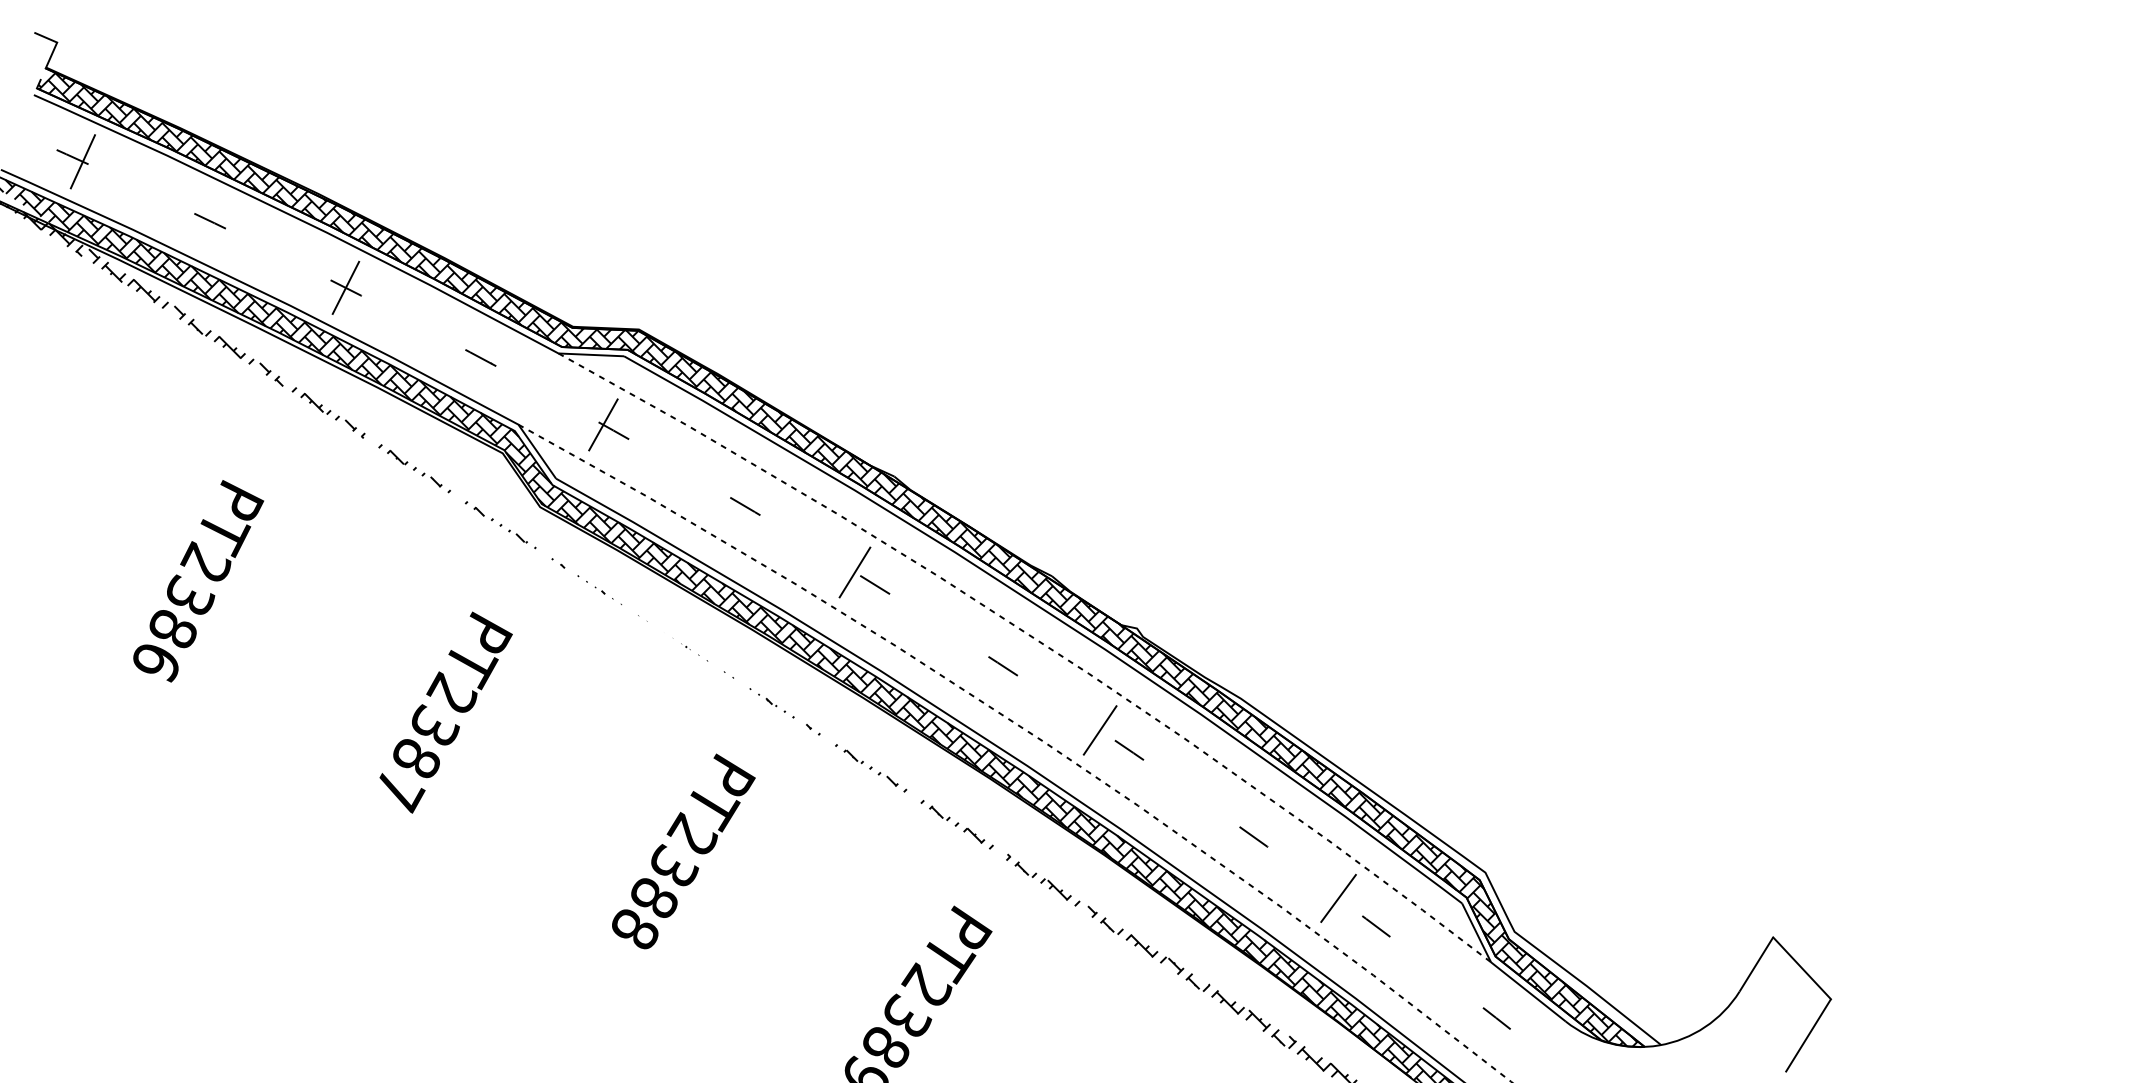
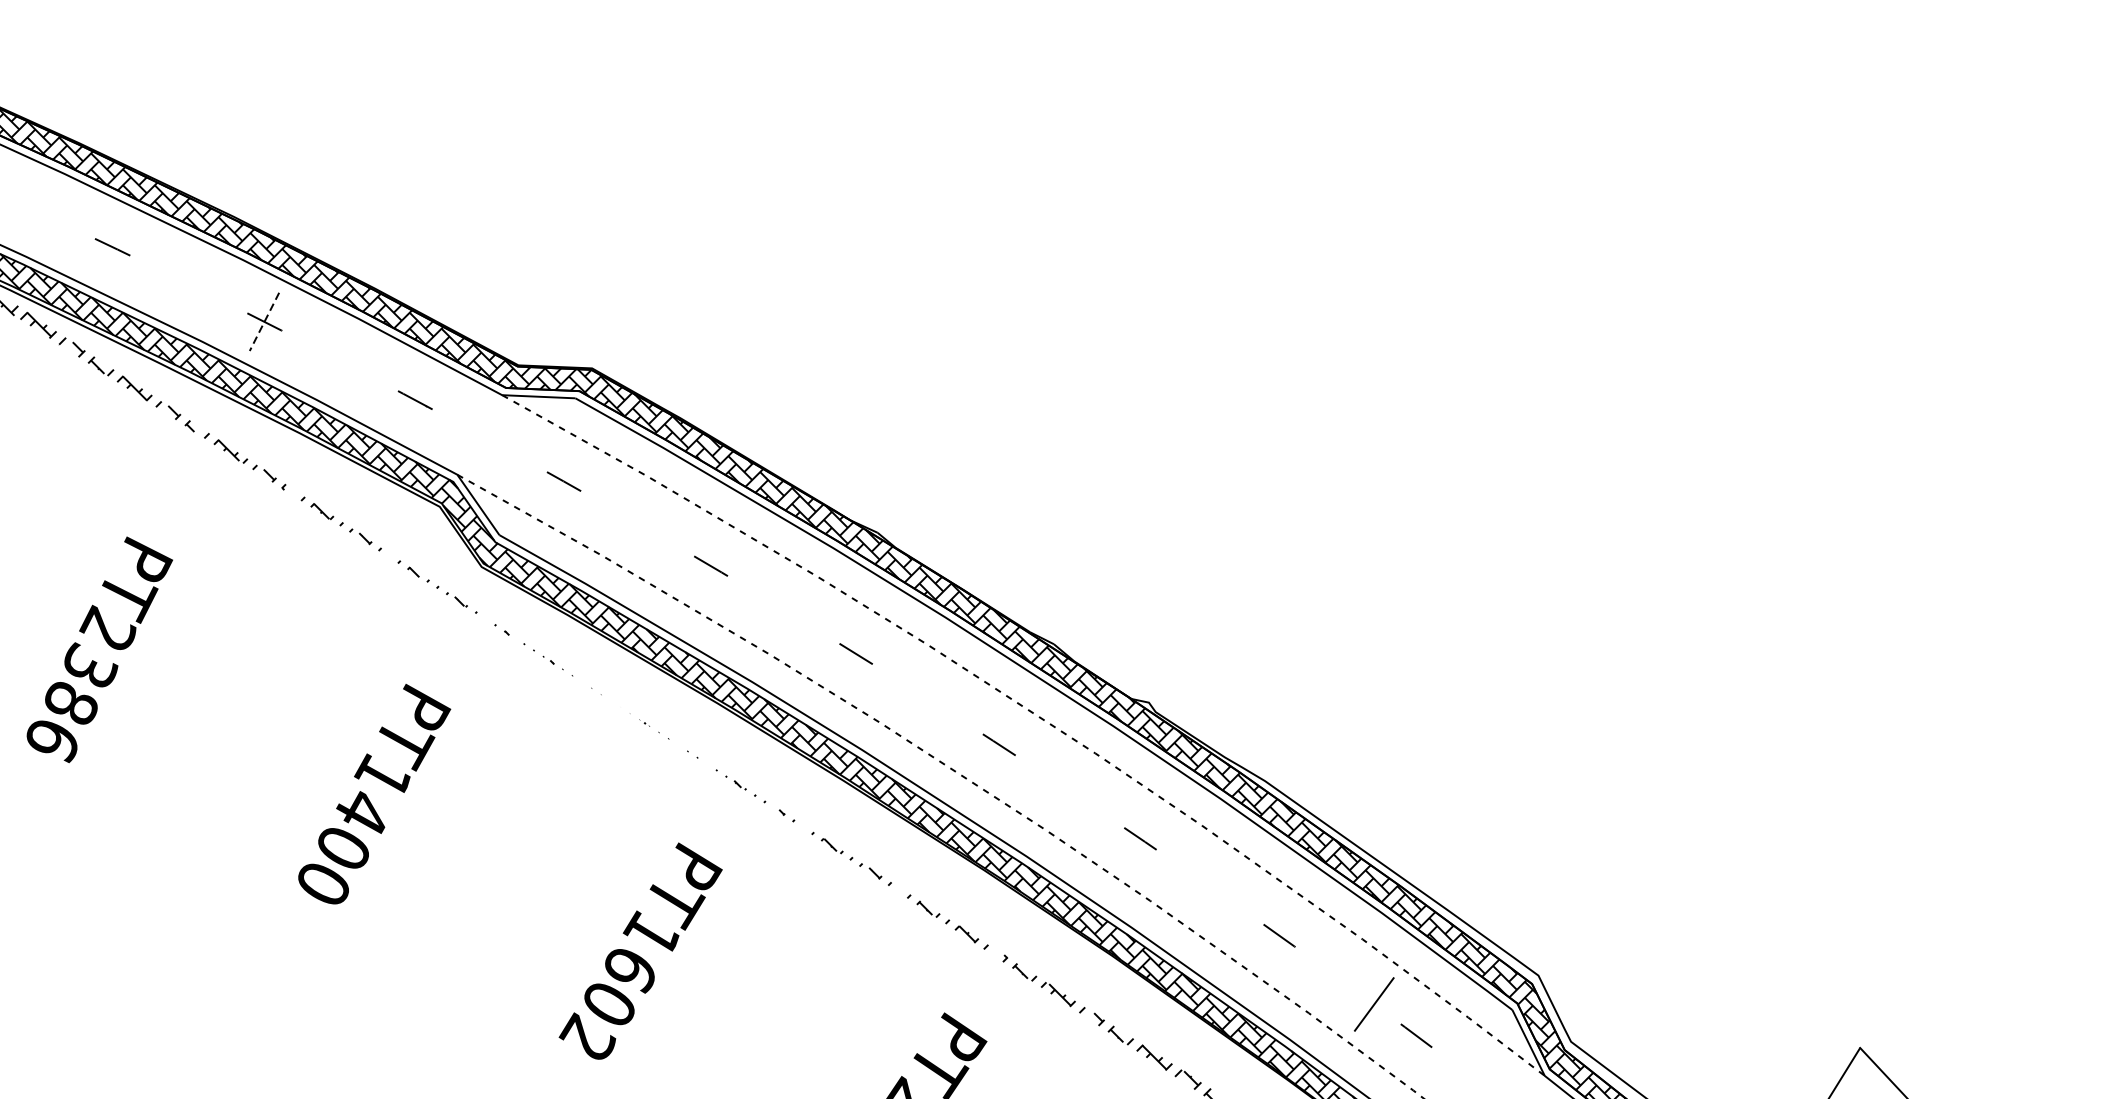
line: (345, 288) -> (264, 322), solid -> dashed
line: (603, 424) -> (552, 474), removed
line: (854, 572) -> (833, 640), removed
line: (1099, 730) -> (1106, 816), removed
text: (426, 742) -> (354, 830), PT2387 -> PT1400
text: (663, 880) -> (619, 984), PT2388 -> PT1602

